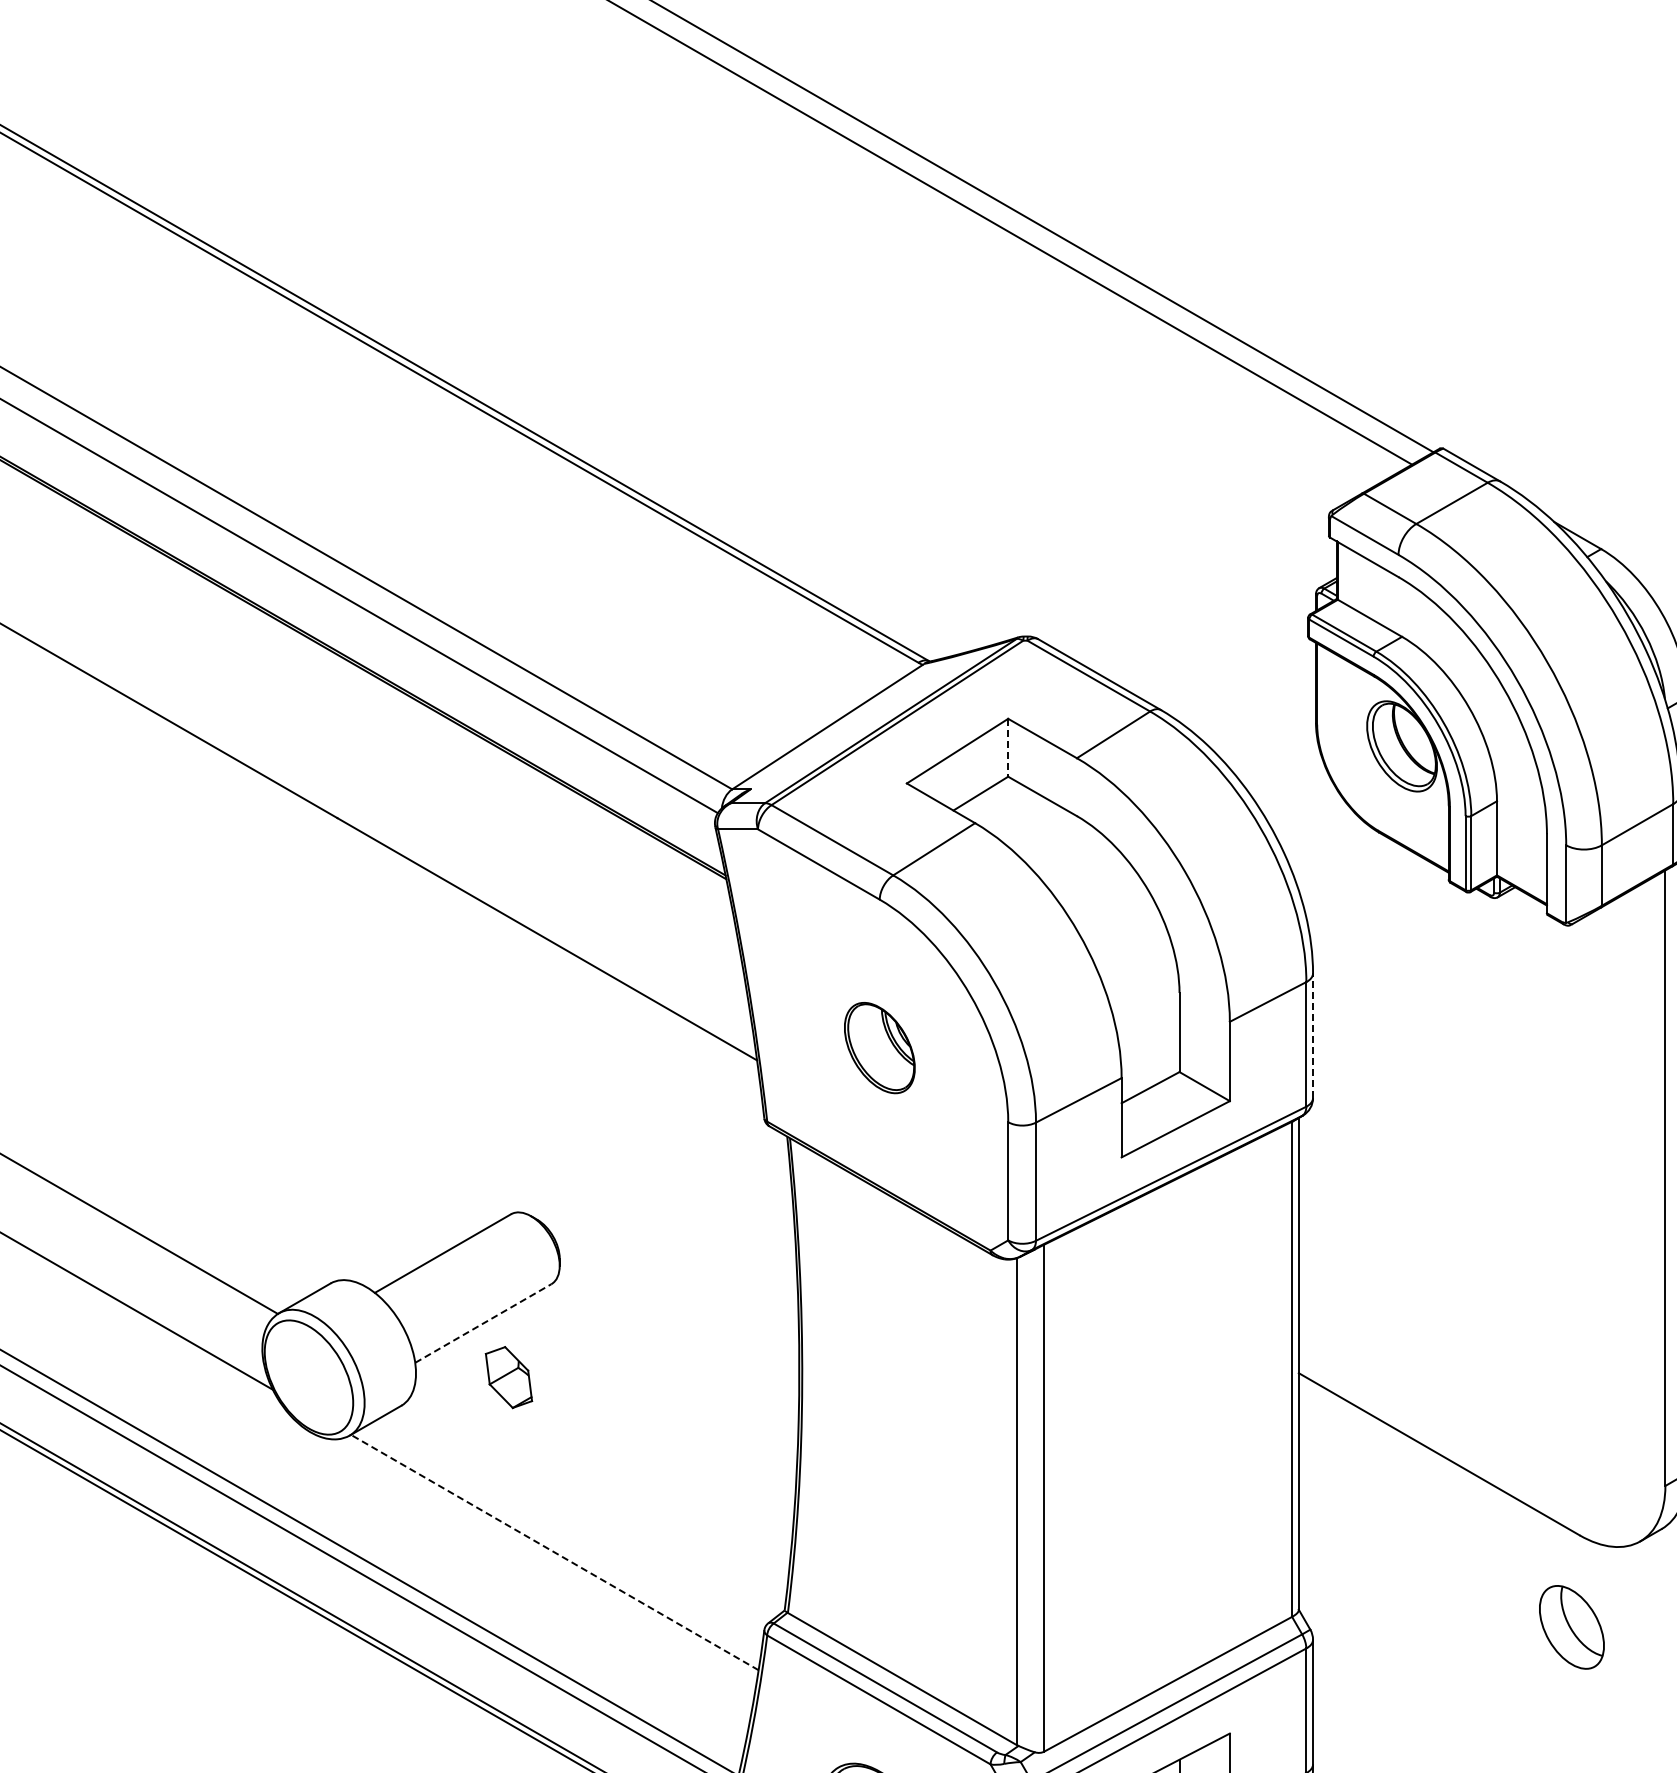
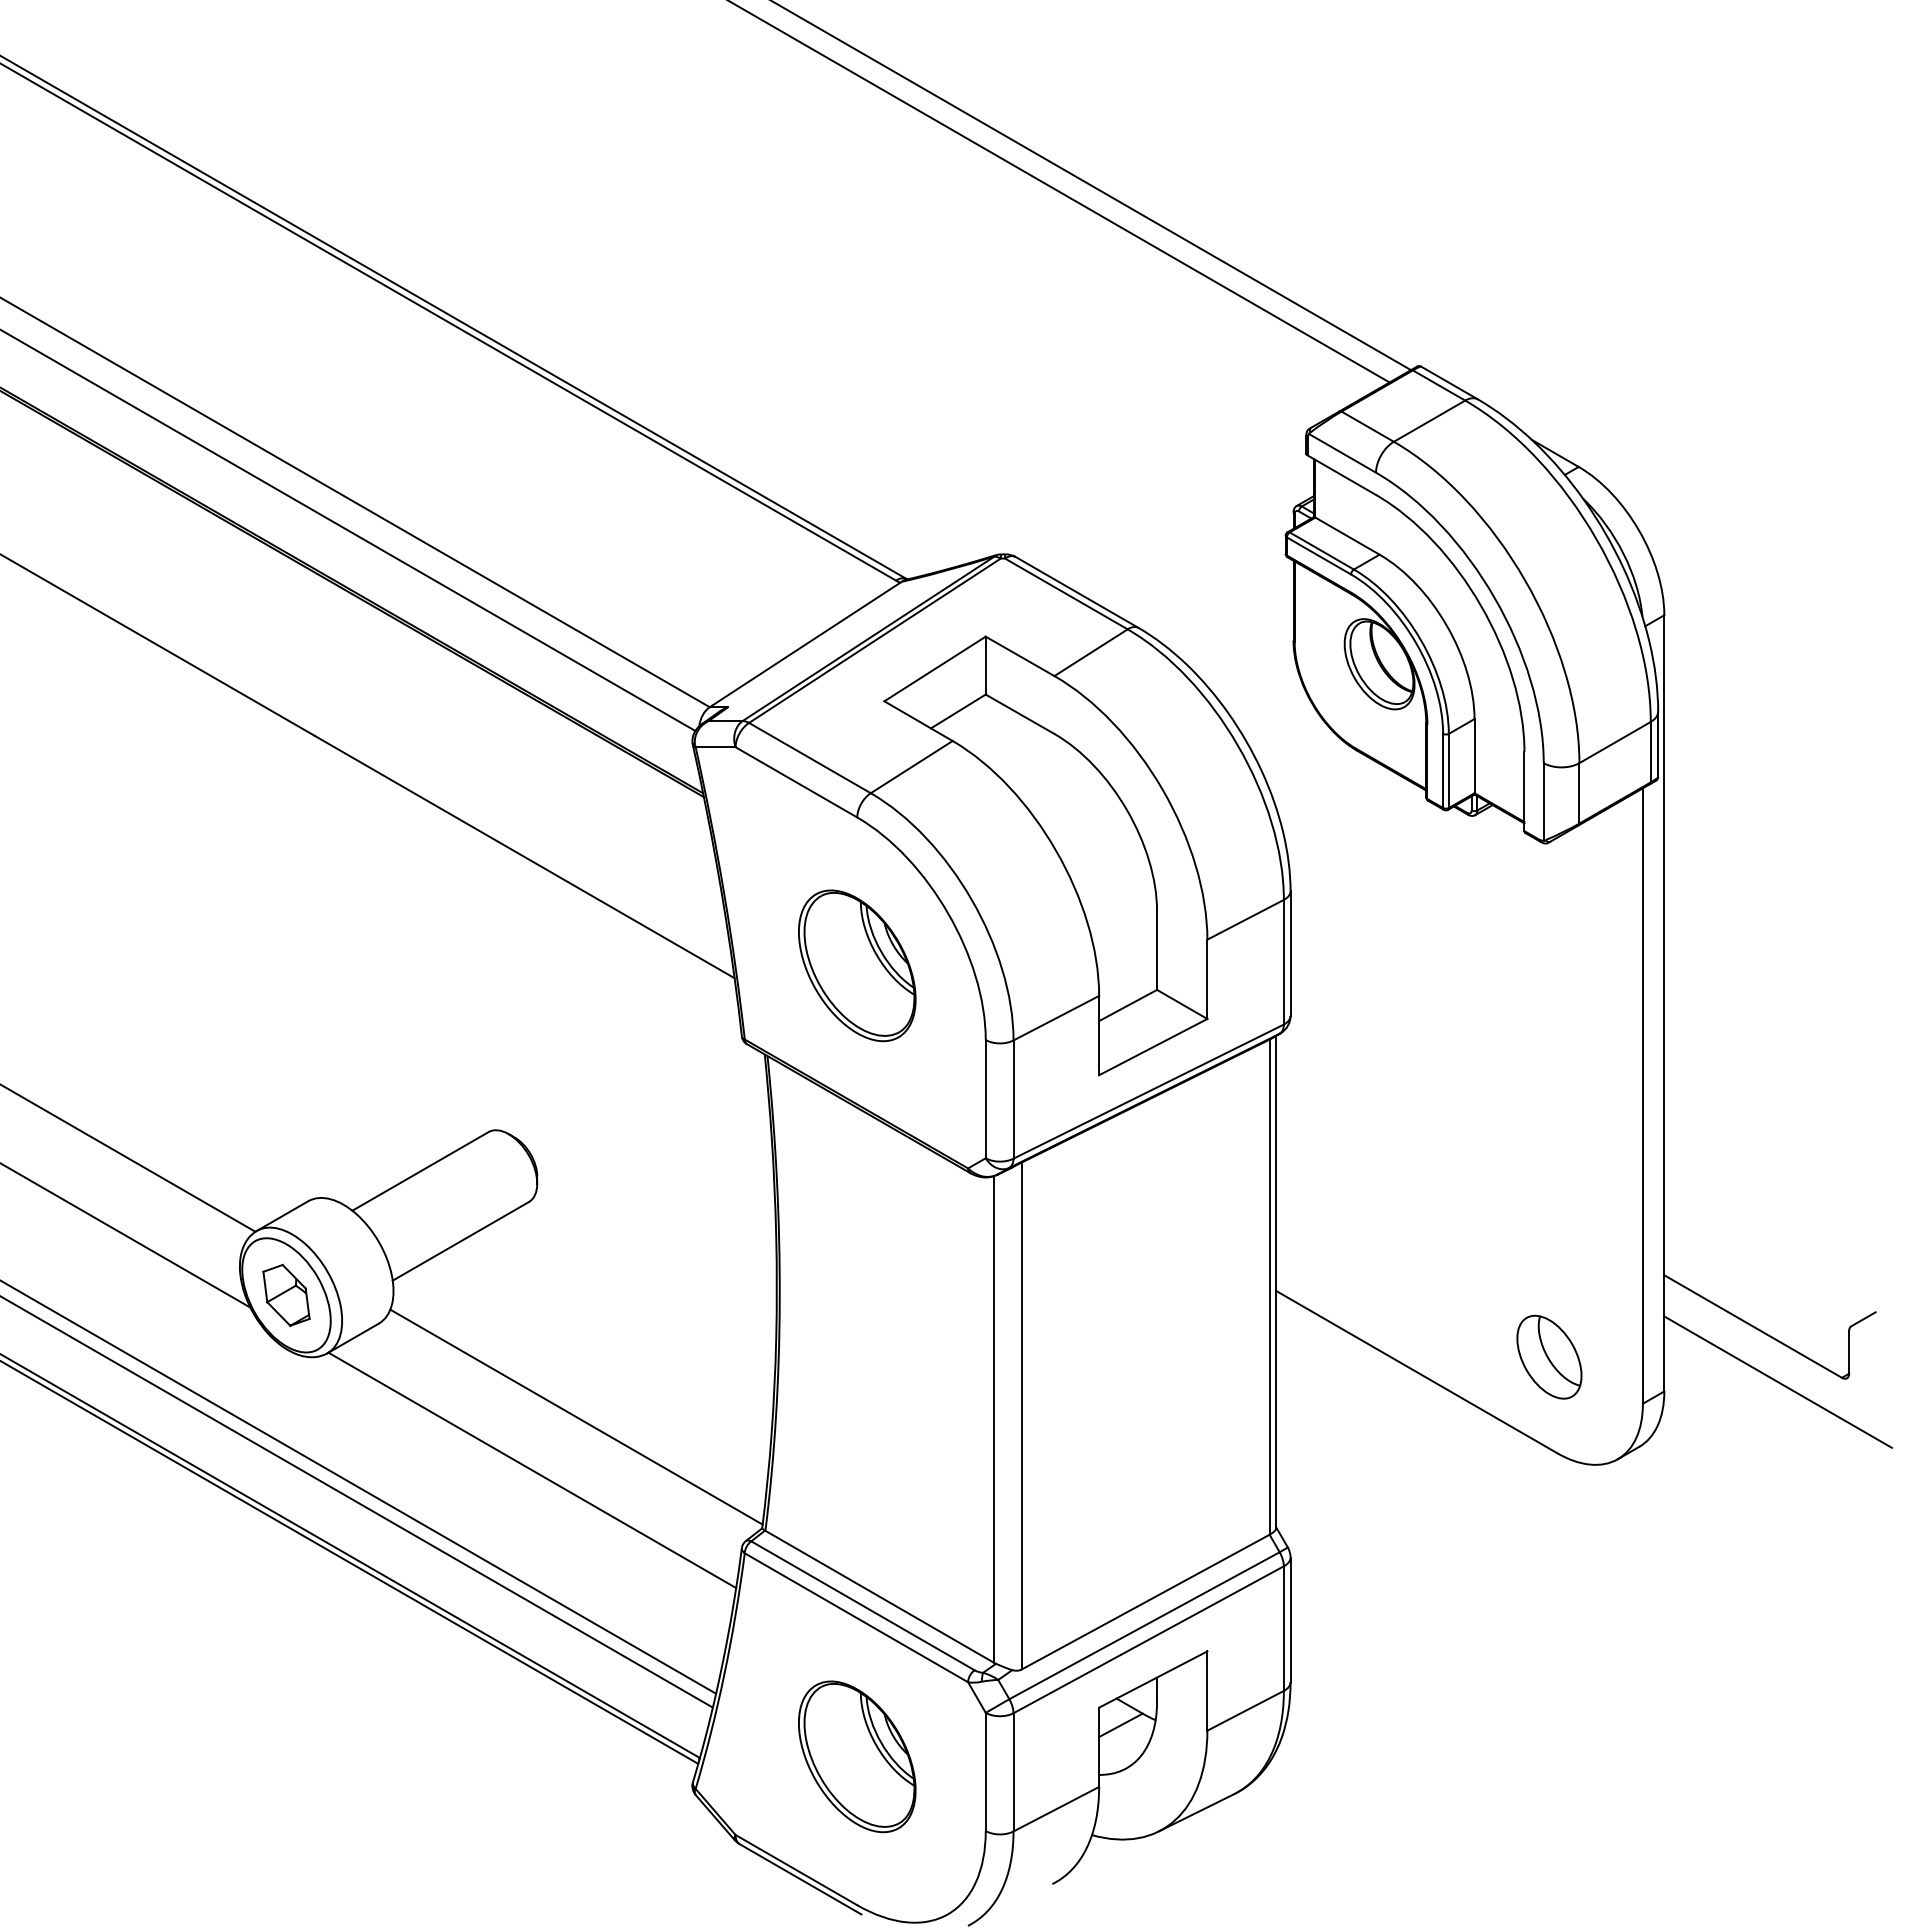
line: (1007, 747) -> (985, 665), dashed -> solid
line: (1312, 1035) -> (1290, 953), dashed -> solid
part: (879, 1047) -> (857, 965), size x1.67
line: (482, 1323) -> (460, 1241), dashed -> solid
part: (508, 1376) -> (286, 1294), moved
line: (598, 1498) -> (576, 1416), added
line: (553, 1552) -> (531, 1470), dashed -> solid
part: (1571, 1626) -> (1549, 1356), moved

